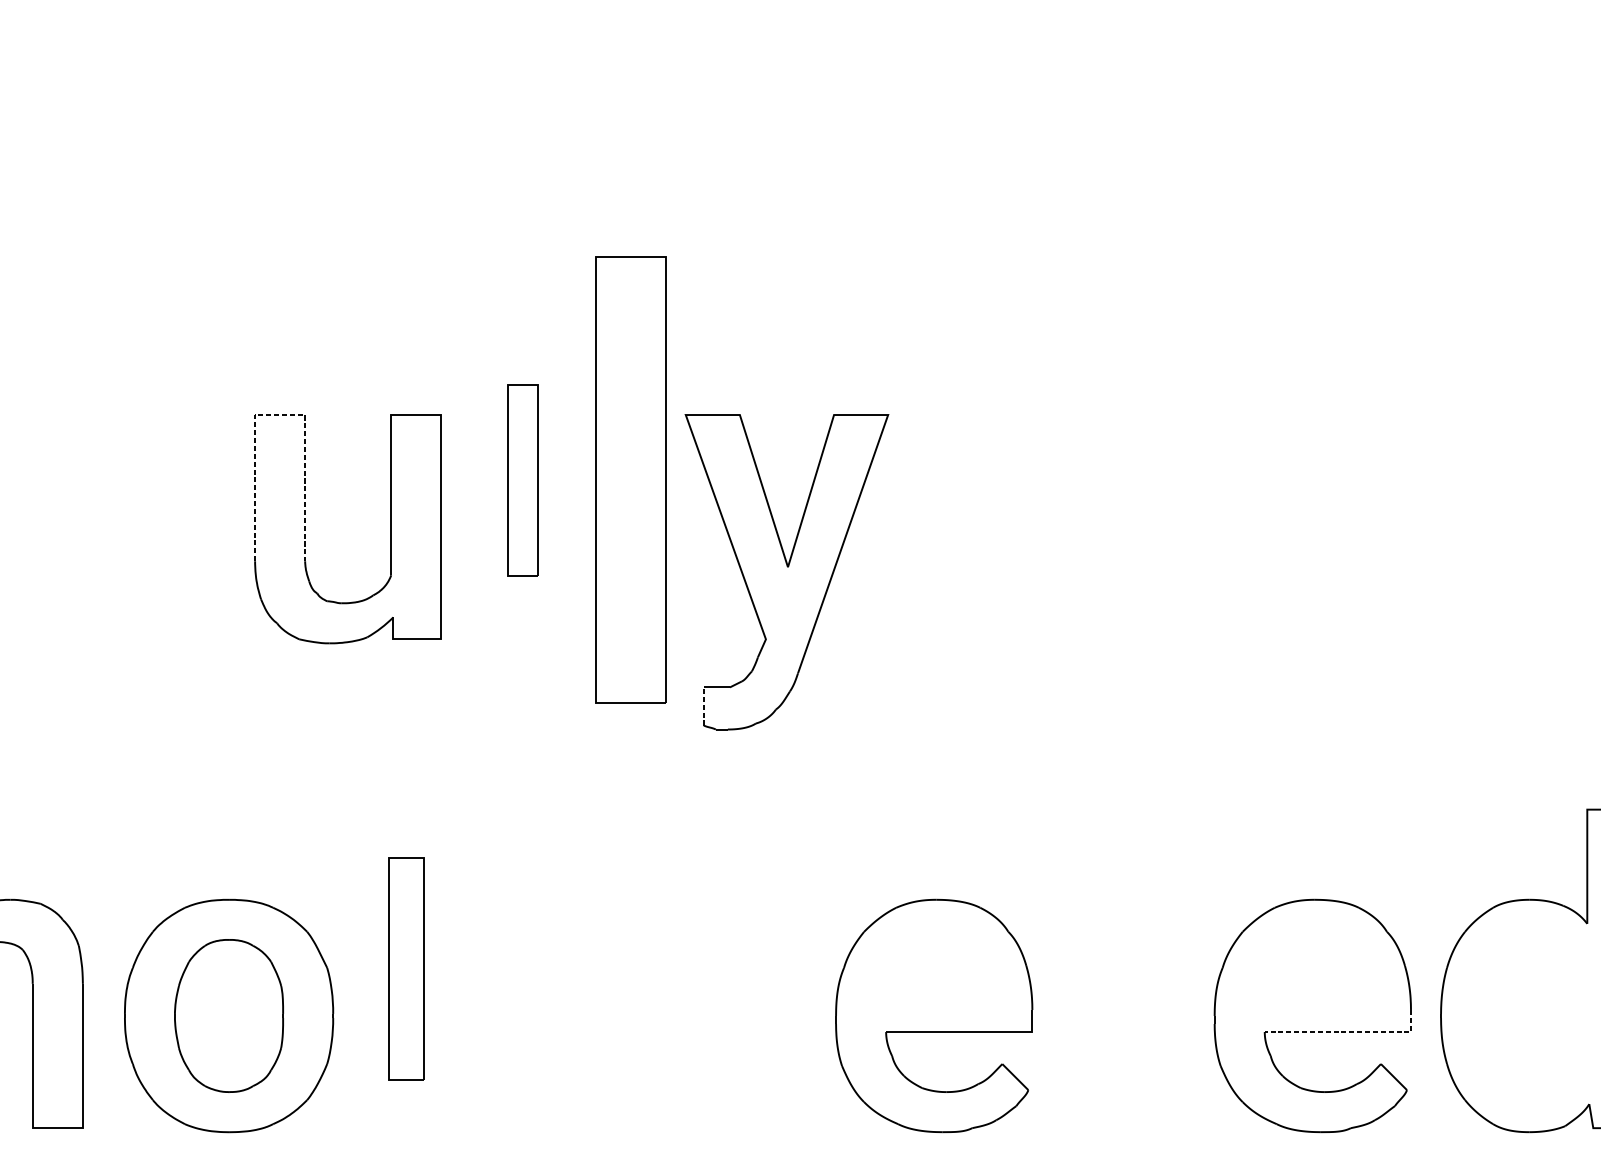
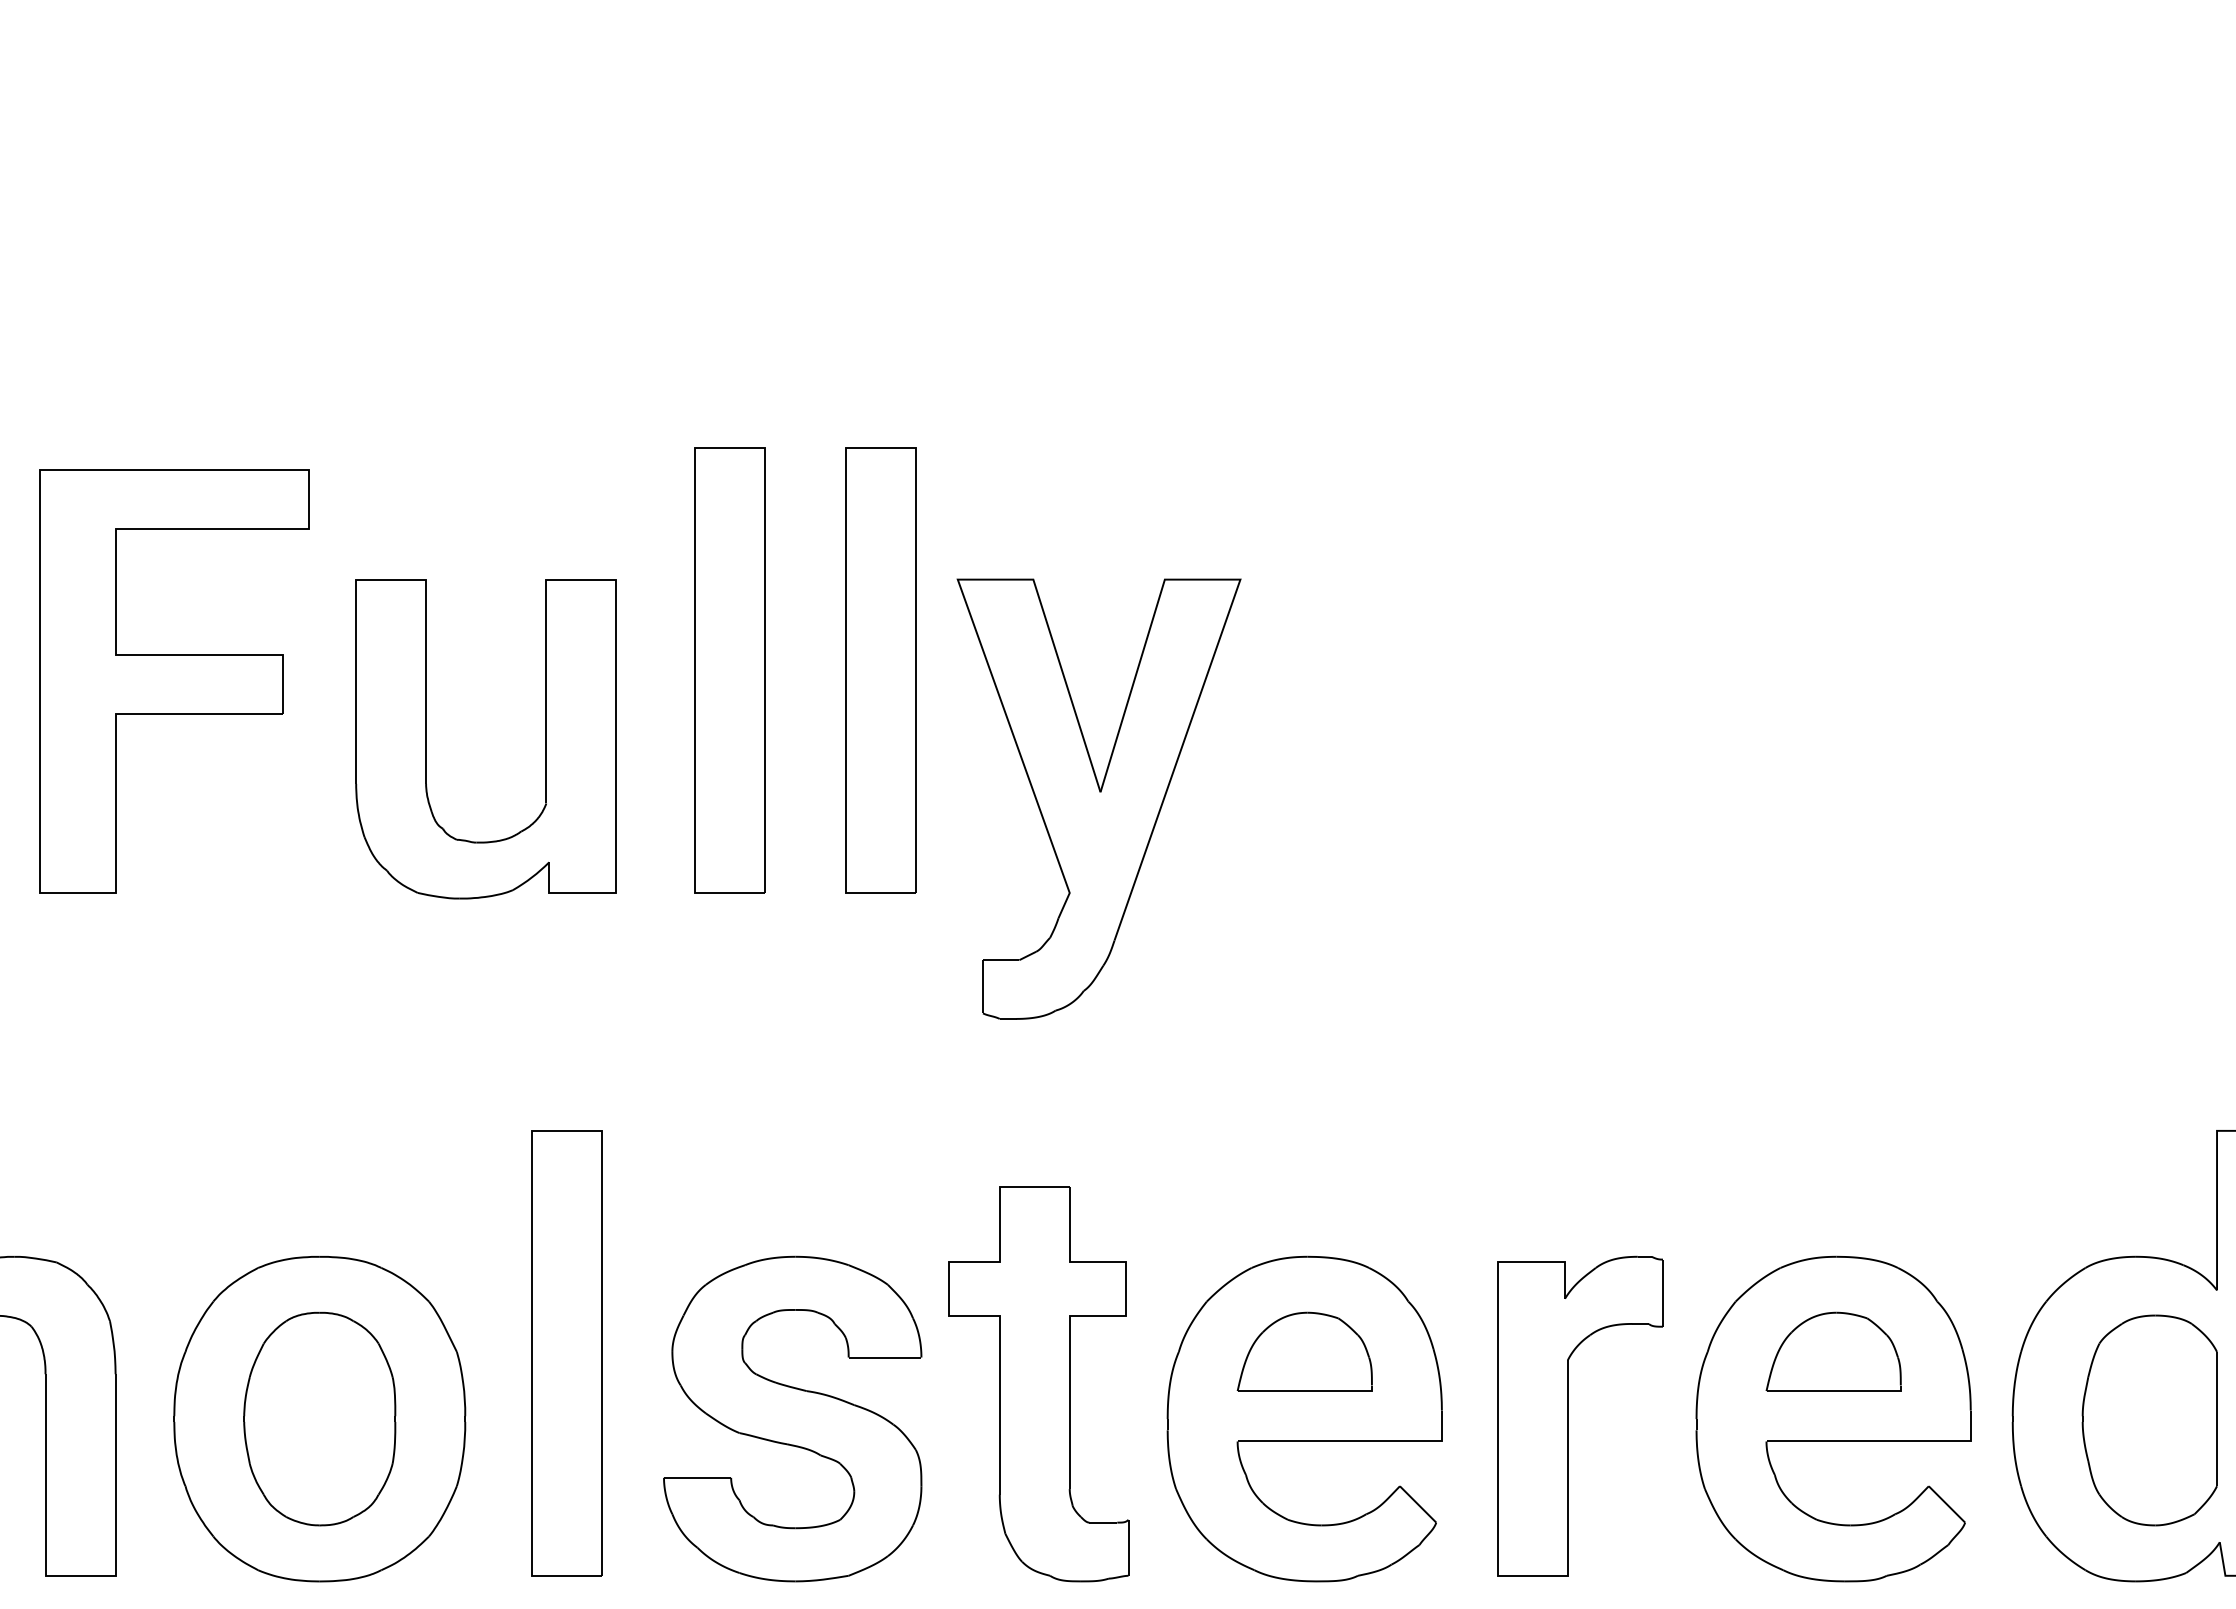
line: (280, 414) -> (391, 579), dashed -> solid
part: (522, 480) -> (729, 670), size x1.67
part: (630, 480) -> (880, 670), size x0.71
part: (125, 487) -> (174, 681), added
line: (704, 706) -> (983, 986), dashed -> solid
part: (934, 967) -> (1304, 1351), added
part: (1312, 967) -> (1833, 1351), added
part: (405, 969) -> (566, 1353), size x1.43
part: (743, 991) -> (1038, 1384), added
part: (1123, 1013) -> (1568, 1415), added
part: (567, 1015) -> (792, 1418), added
part: (1538, 1016) -> (2149, 1420), added
line: (1349, 1032) -> (1884, 1441), dashed -> solid

